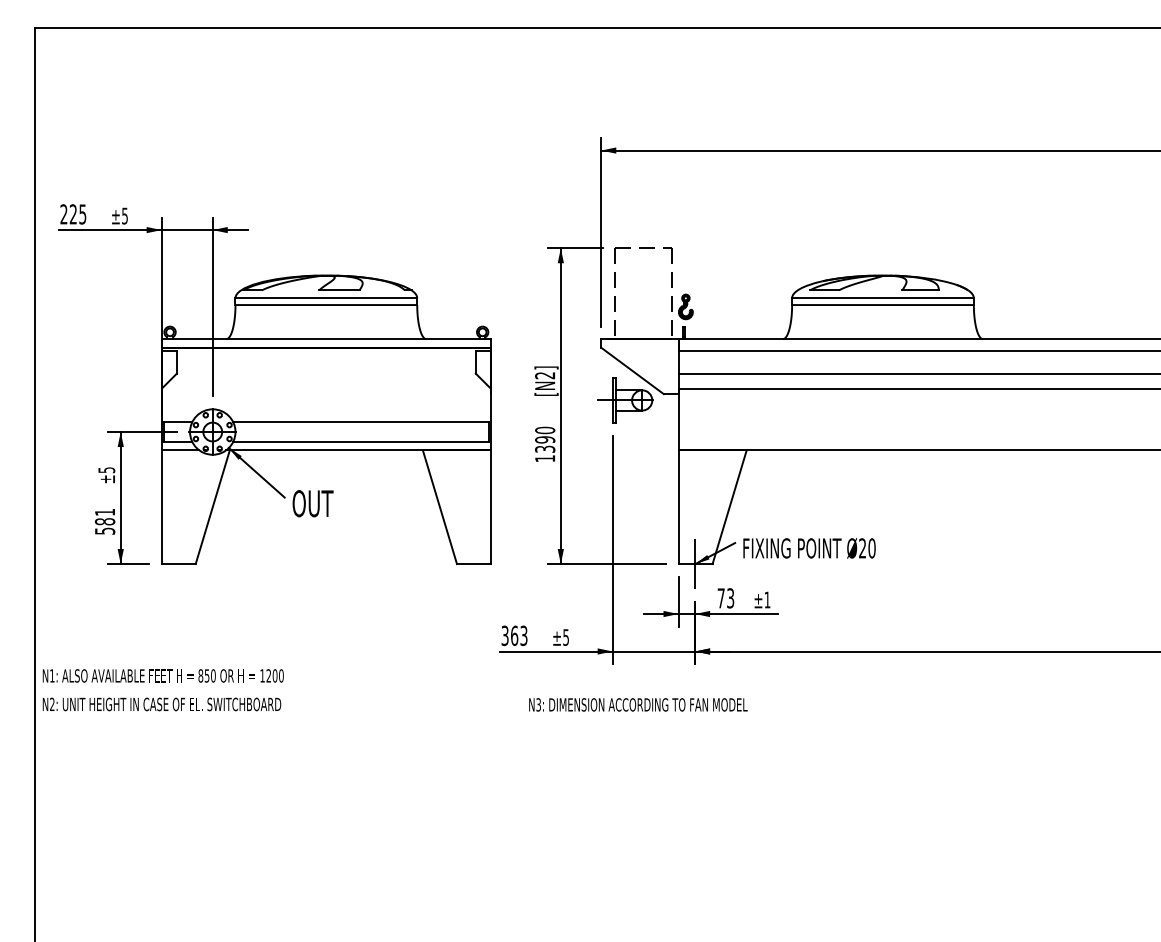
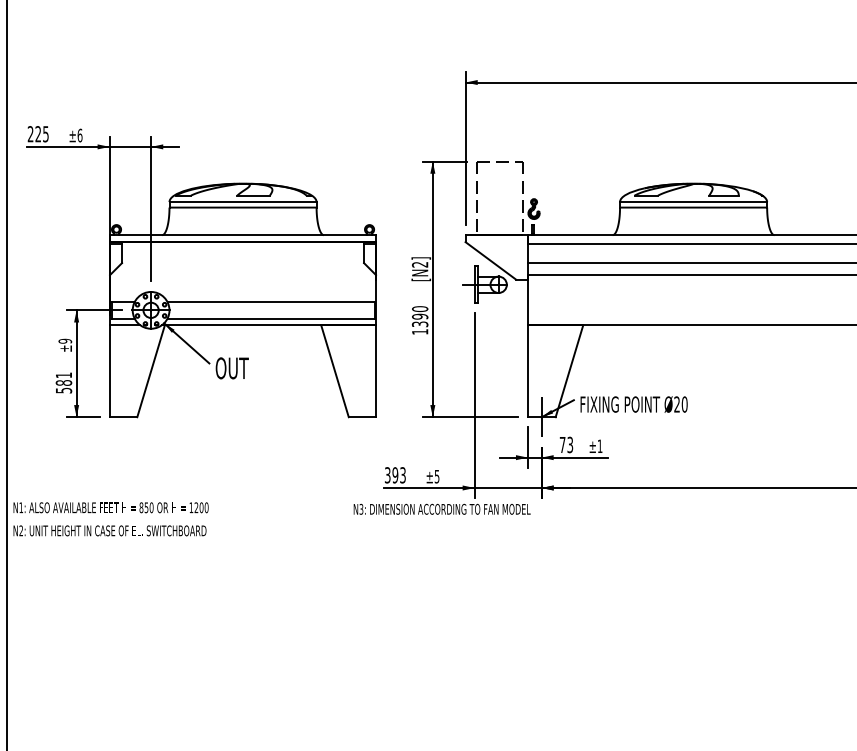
text: (125, 215) -> (80, 135), ±5 -> ±6
text: (106, 470) -> (65, 341), ±5 -> ±9
text: (514, 635) -> (395, 475), 363 -> 393
text: (638, 704) -> (442, 509), moved

